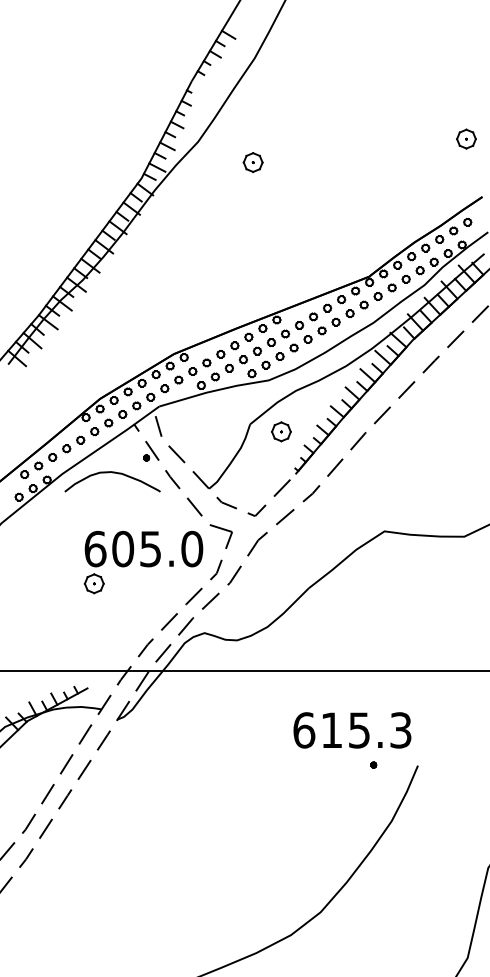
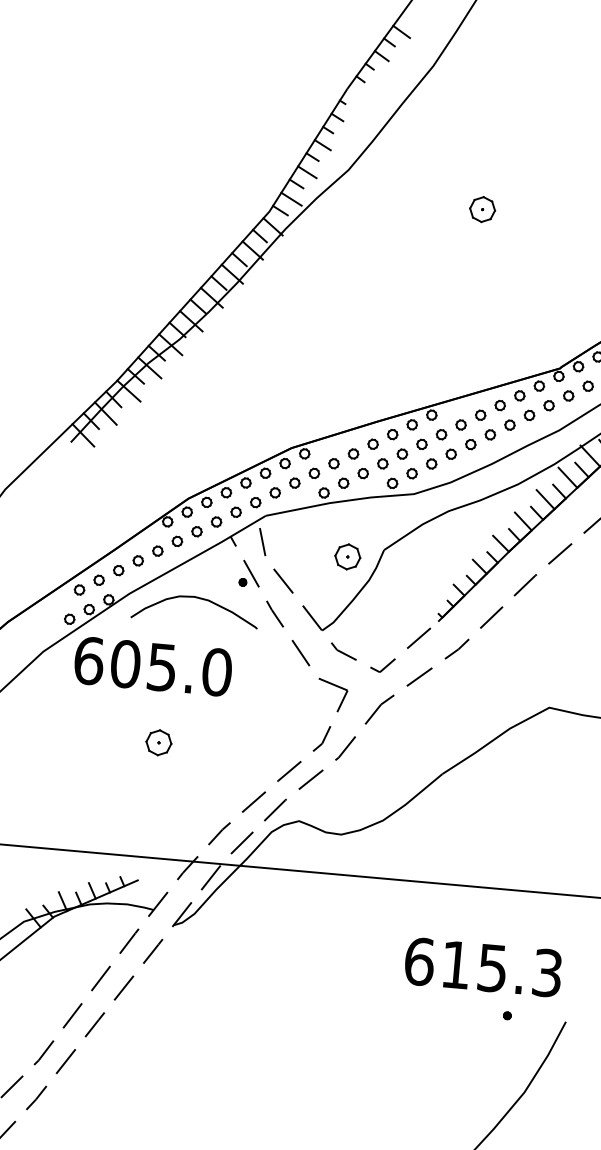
part: (252, 162) -> (481, 209), moved
part: (281, 431) -> (347, 556), moved
text: (143, 548) -> (152, 665), moved

